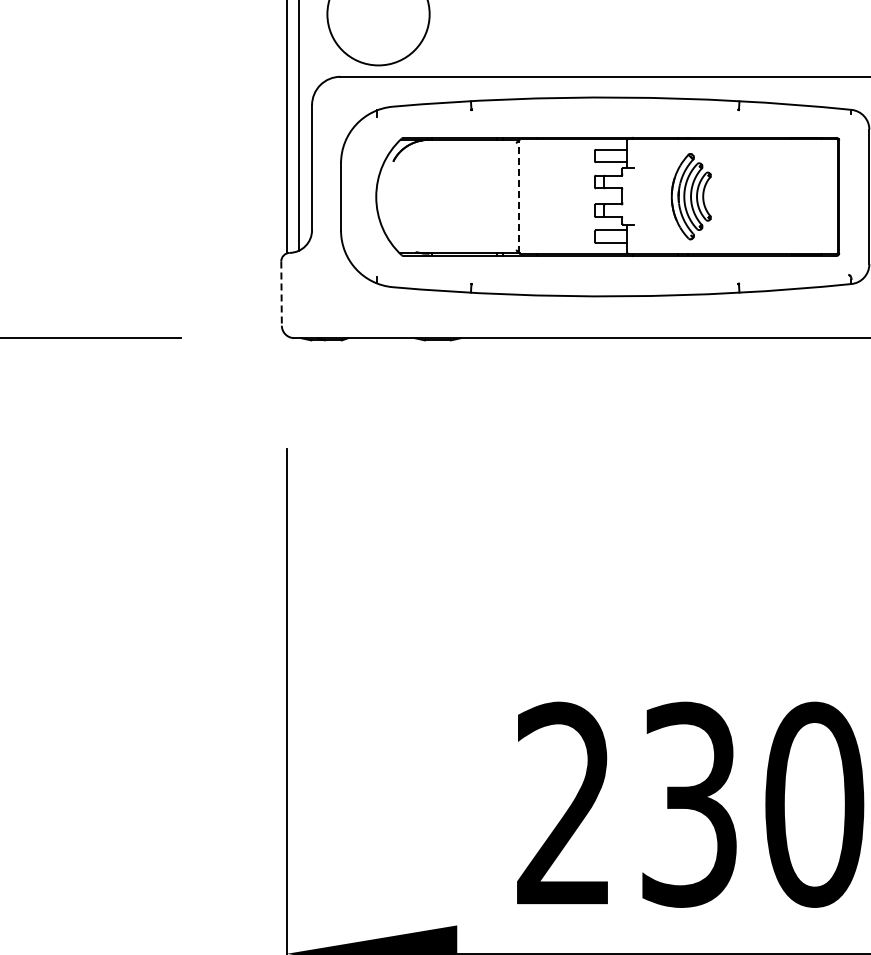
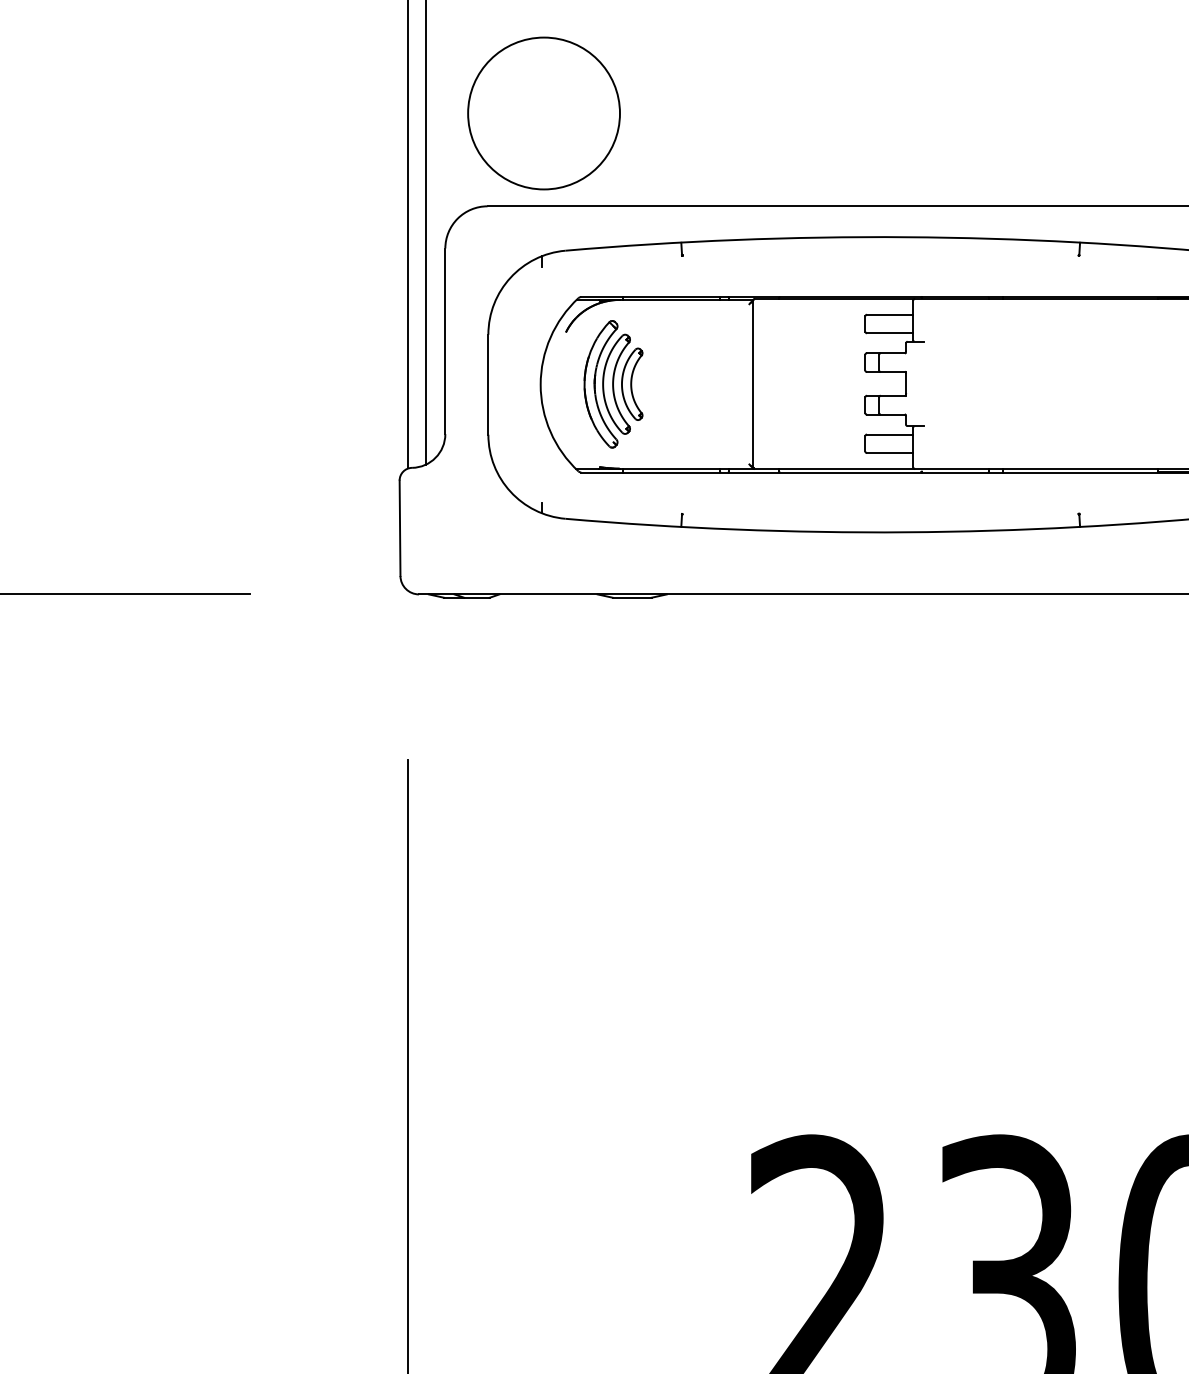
line: (519, 195) -> (753, 382), dashed -> solid
part: (690, 196) -> (612, 384), moved
line: (281, 294) -> (399, 529), dashed -> solid

